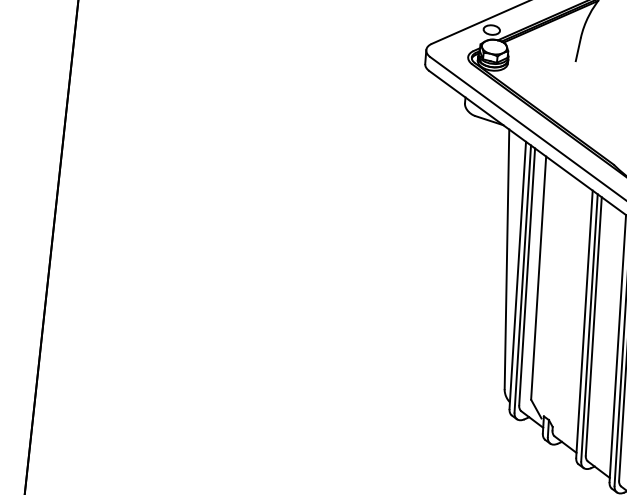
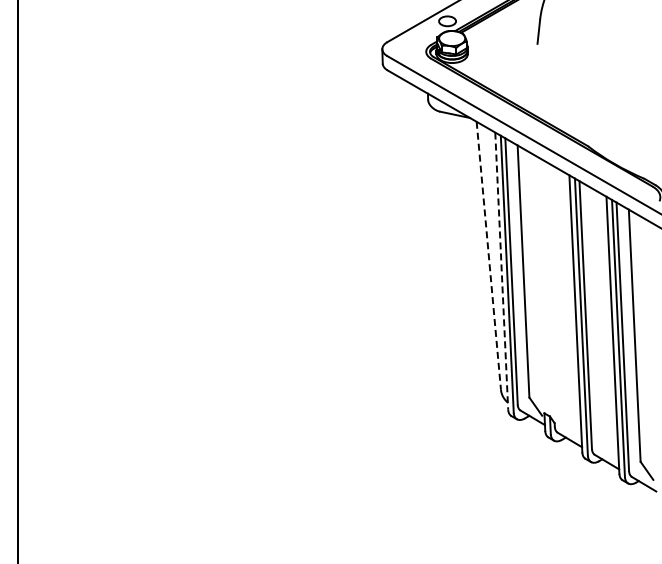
line: (506, 259) -> (488, 255), solid -> dashed
line: (517, 275) -> (501, 271), solid -> dashed

